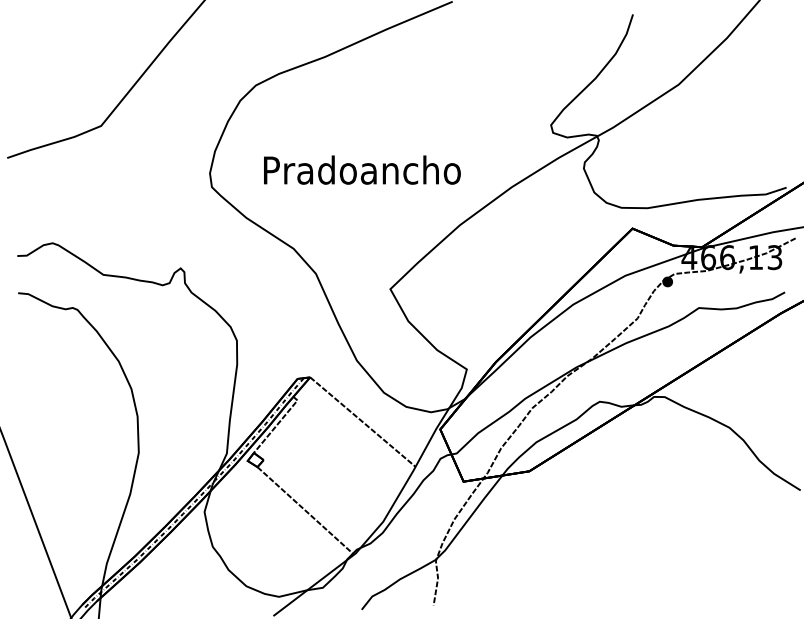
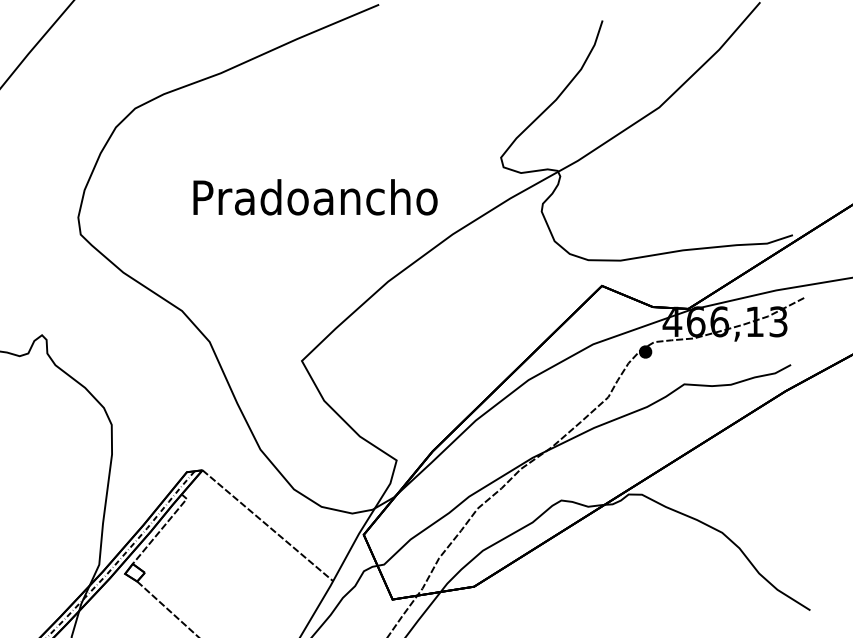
text: (362, 169) -> (315, 196), moved

